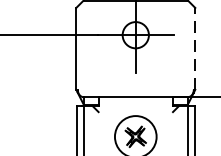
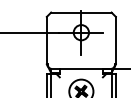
line: (194, 48) -> (115, 40), dashed -> solid

